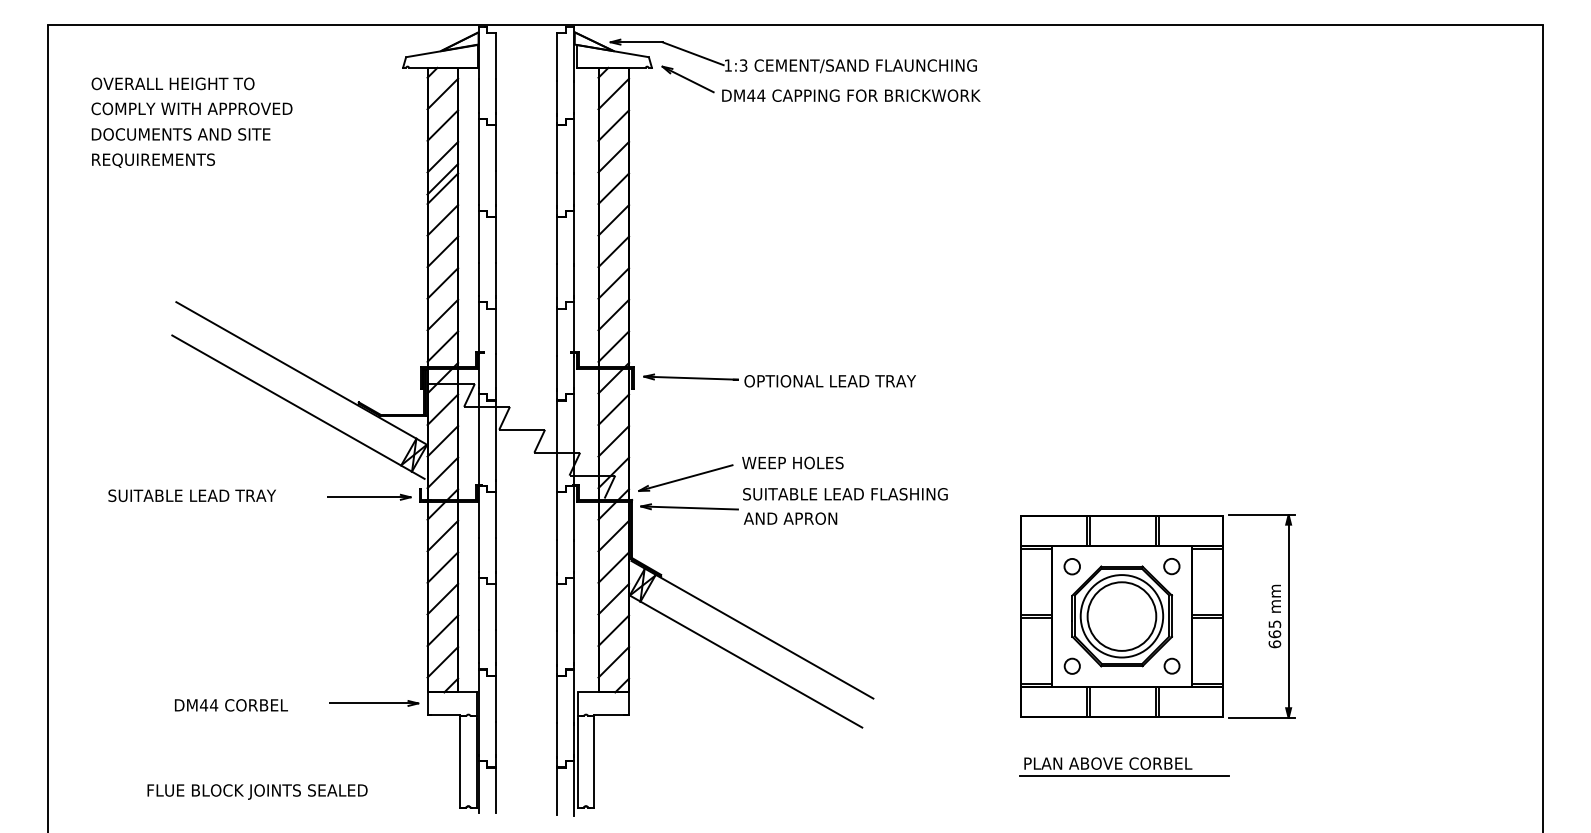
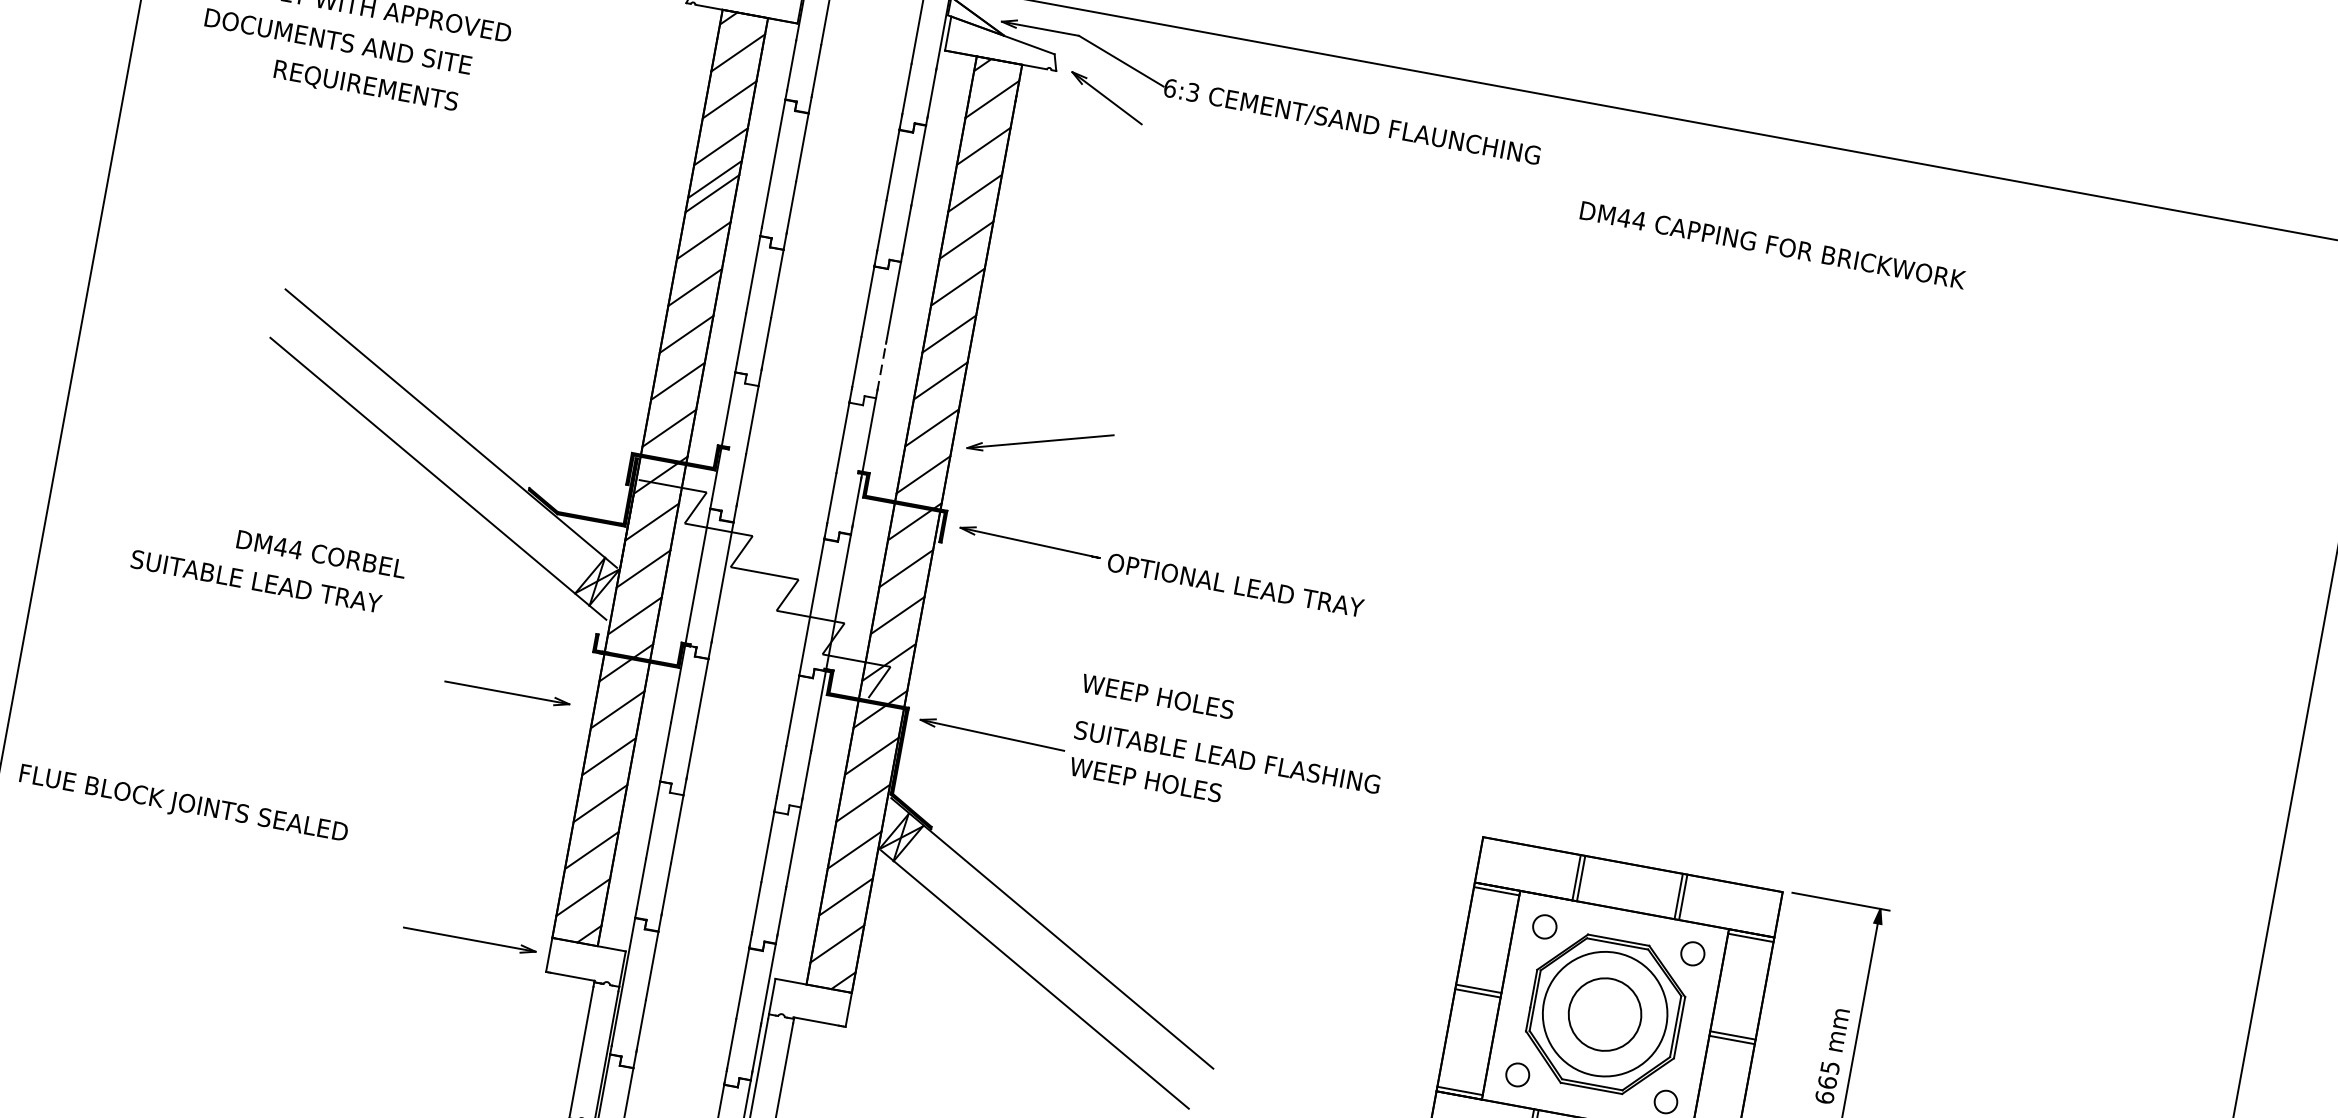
text: (728, 65) -> (1170, 88), 1:3 -> 6:3
text: (851, 95) -> (1773, 245), moved
text: (153, 160) -> (366, 86), moved
line: (573, 281) -> (881, 367), solid -> dashed
part: (685, 477) -> (1039, 440), moved
part: (369, 496) -> (508, 691), moved
text: (794, 518) -> (1145, 779), AND APRON -> WEEP HOLES
circle: (1121, 616) -> (1604, 1014), size x0.7
text: (231, 705) -> (321, 554), moved
text: (257, 791) -> (183, 804), moved

